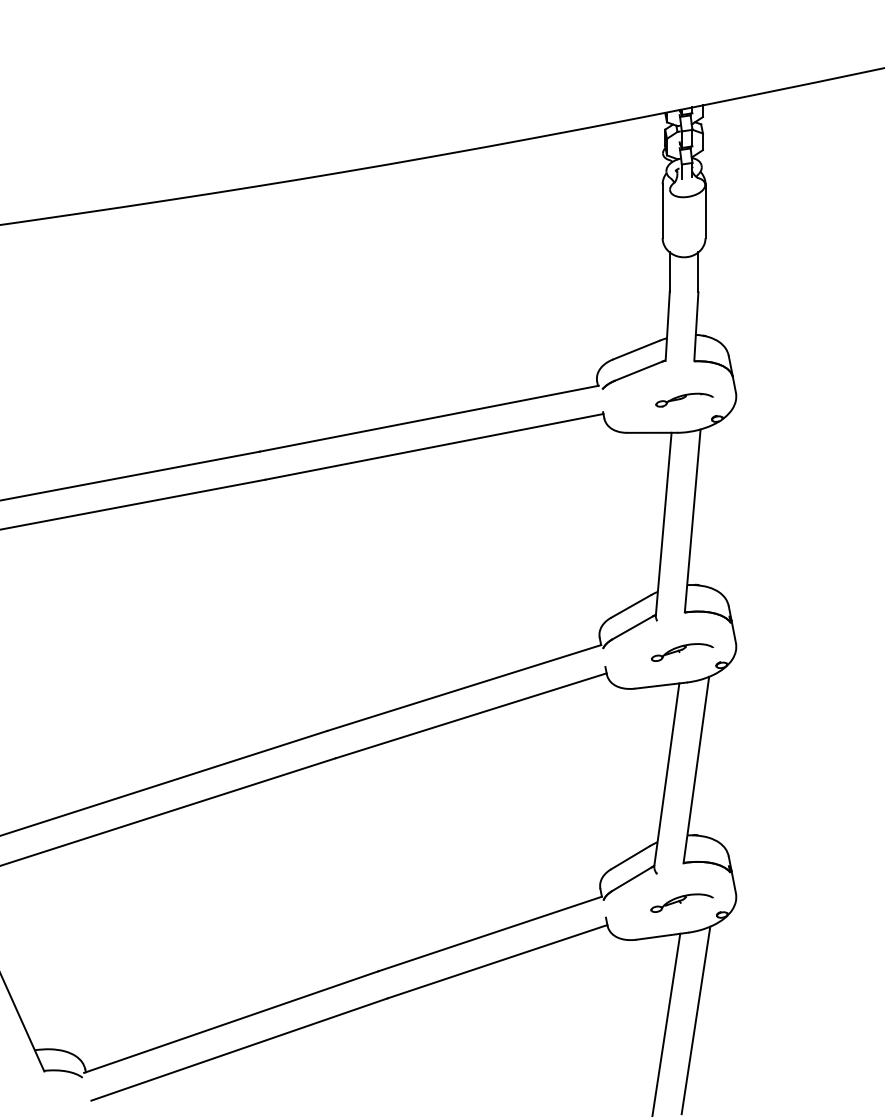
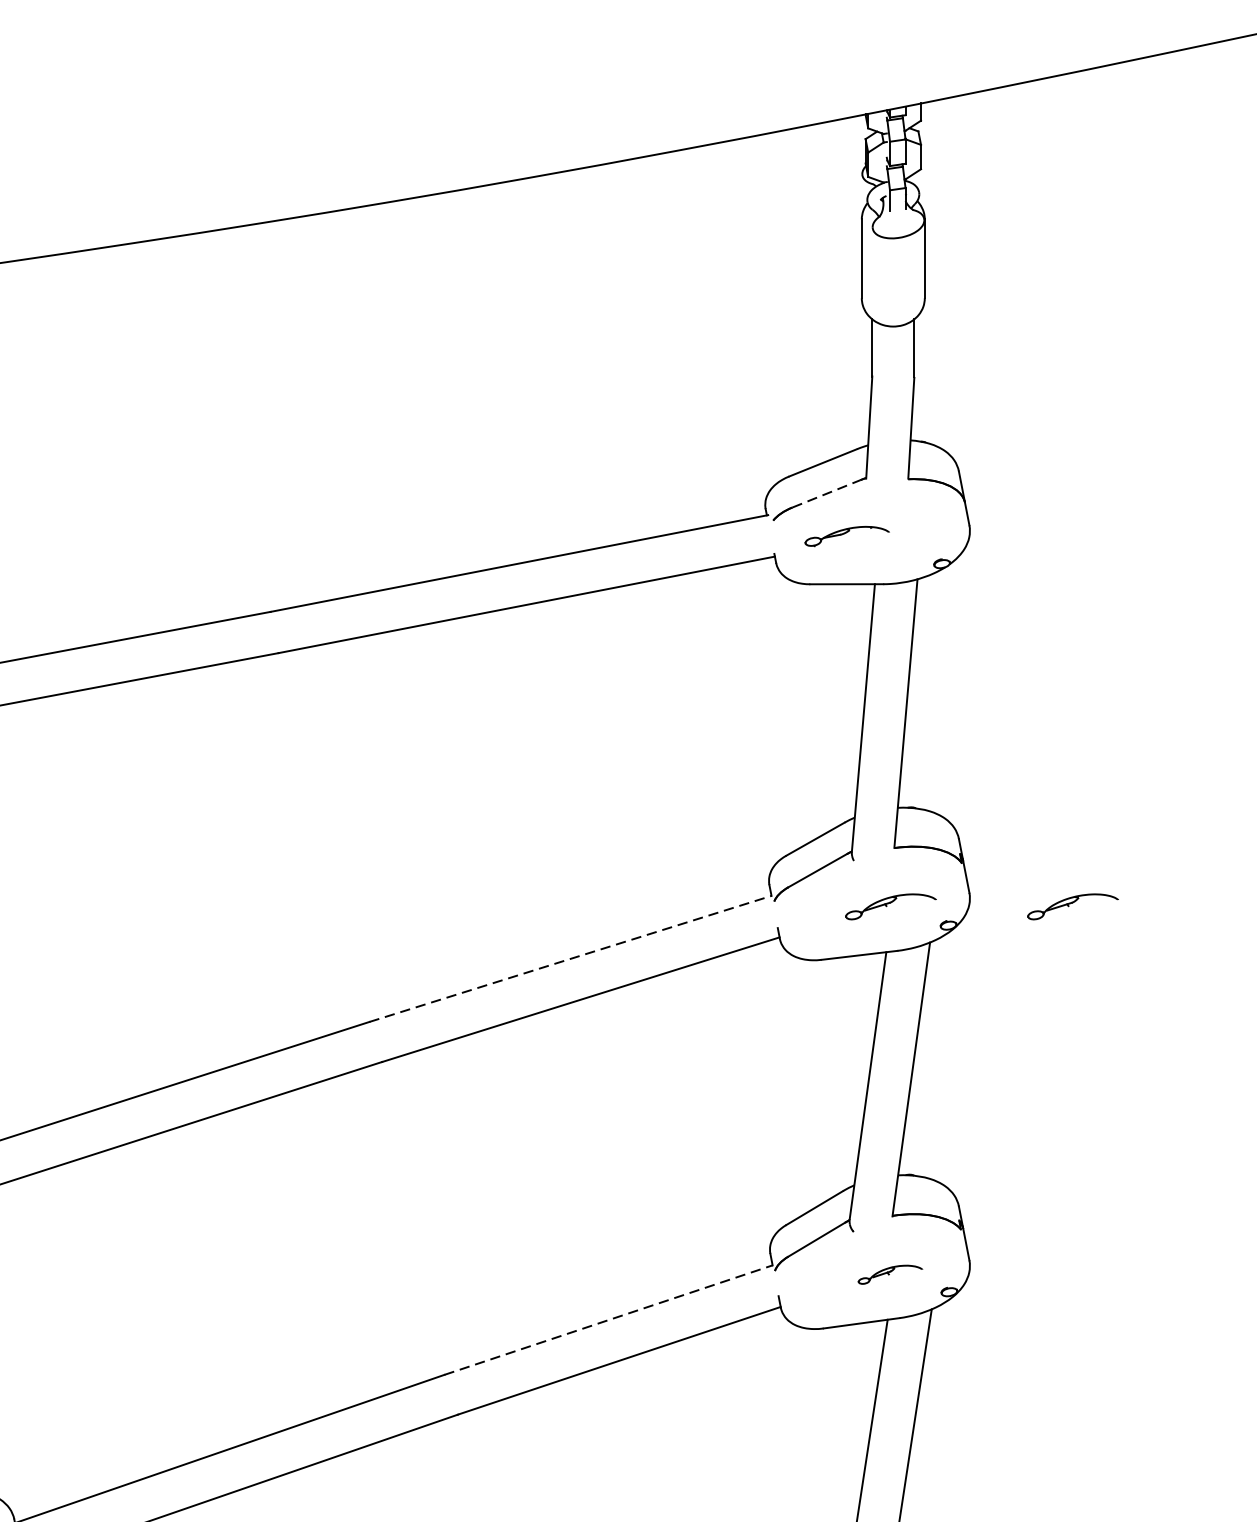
line: (638, 371) -> (826, 494), solid -> dashed
part: (684, 399) -> (846, 535), moved
part: (806, 652) -> (1073, 906), added
line: (464, 688) -> (570, 959), solid -> dashed
part: (681, 902) -> (889, 1273), size x0.7
line: (490, 934) -> (609, 1320), solid -> dashed

